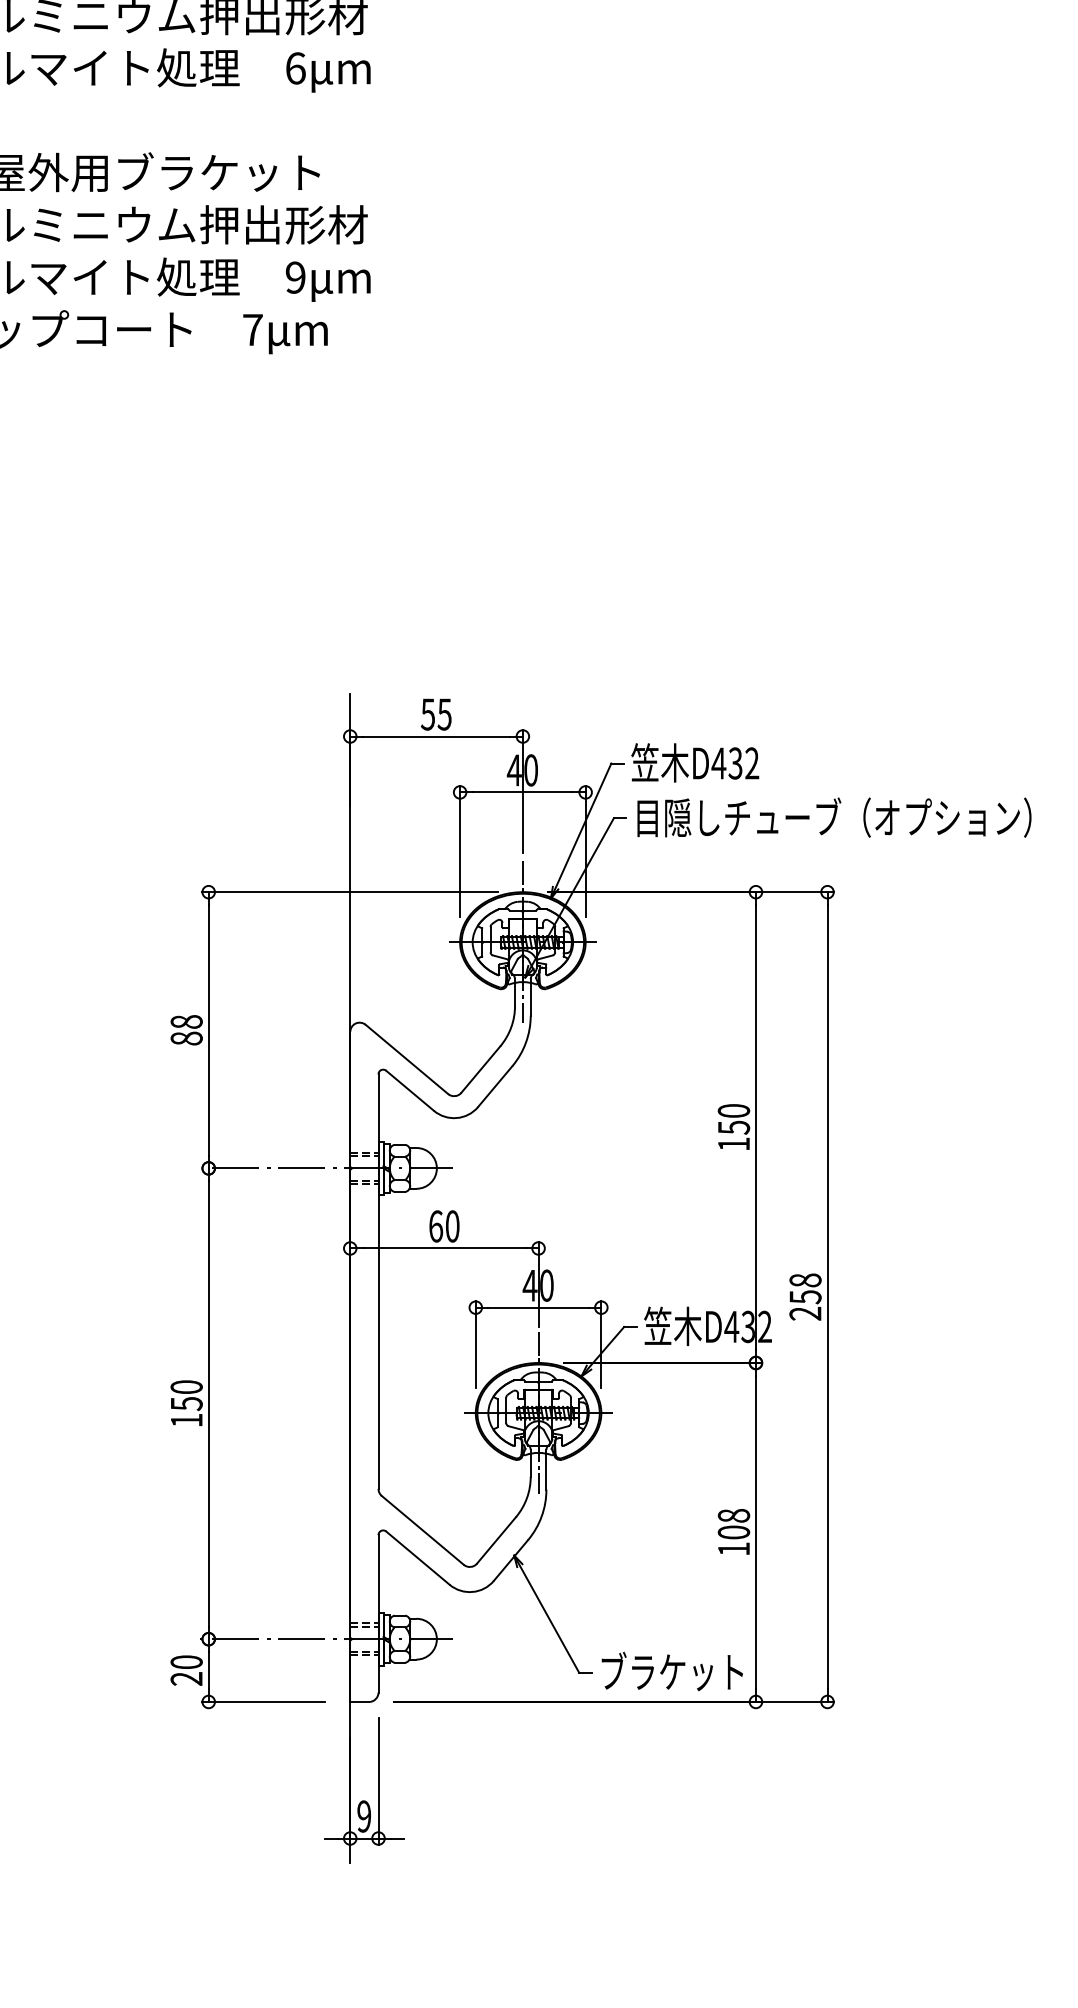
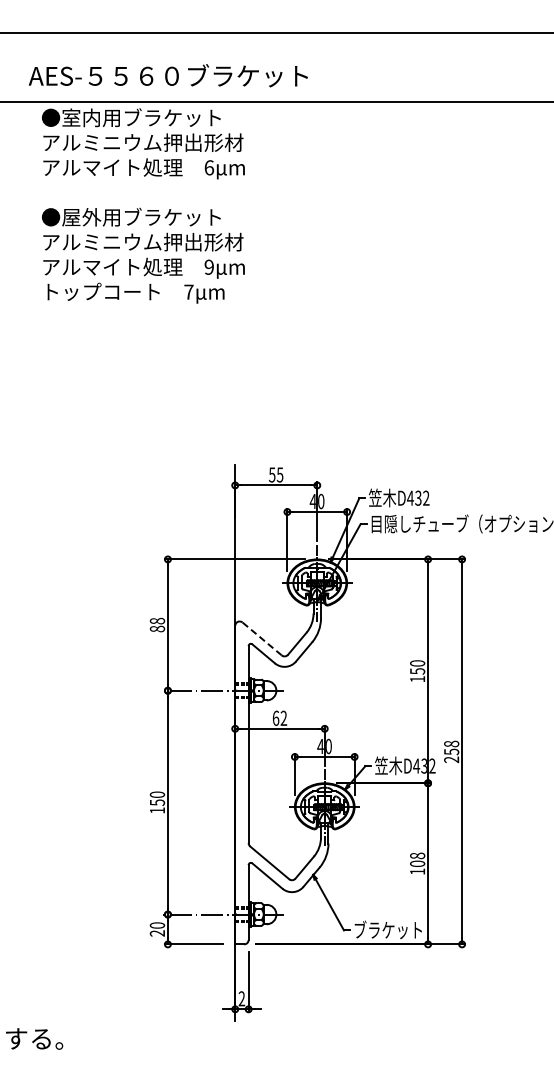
line: (407, 1058) -> (262, 638), solid -> dashed
text: (451, 1224) -> (283, 717), 60 -> 62
text: (363, 1817) -> (241, 999), 9 -> 2

